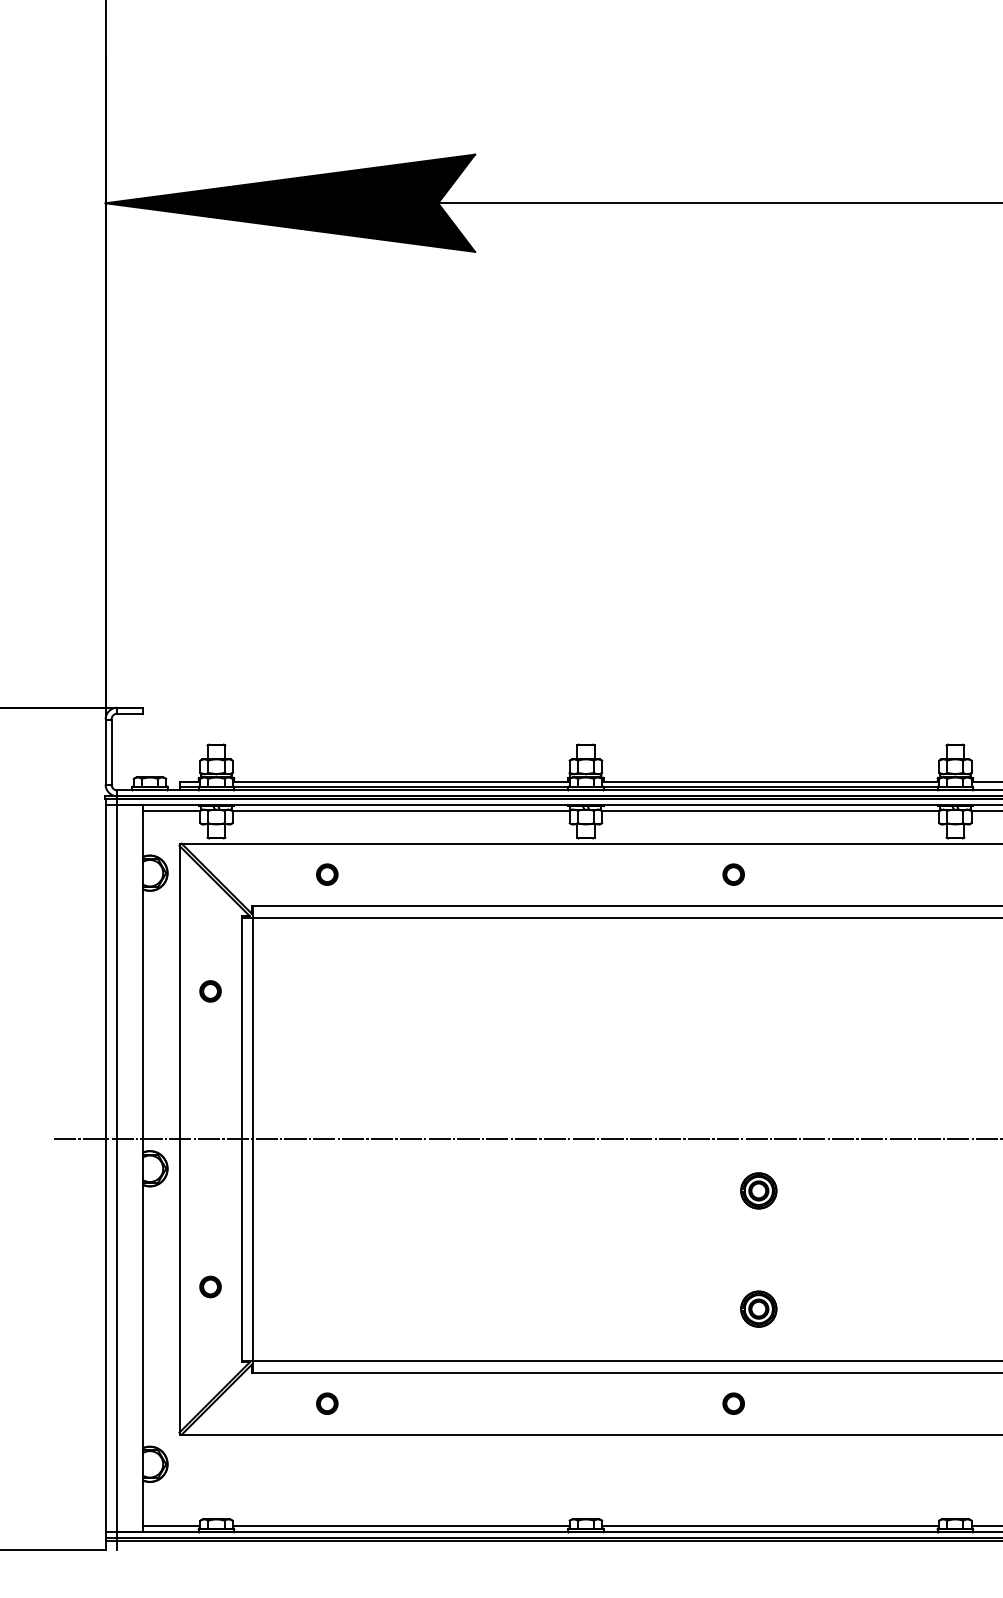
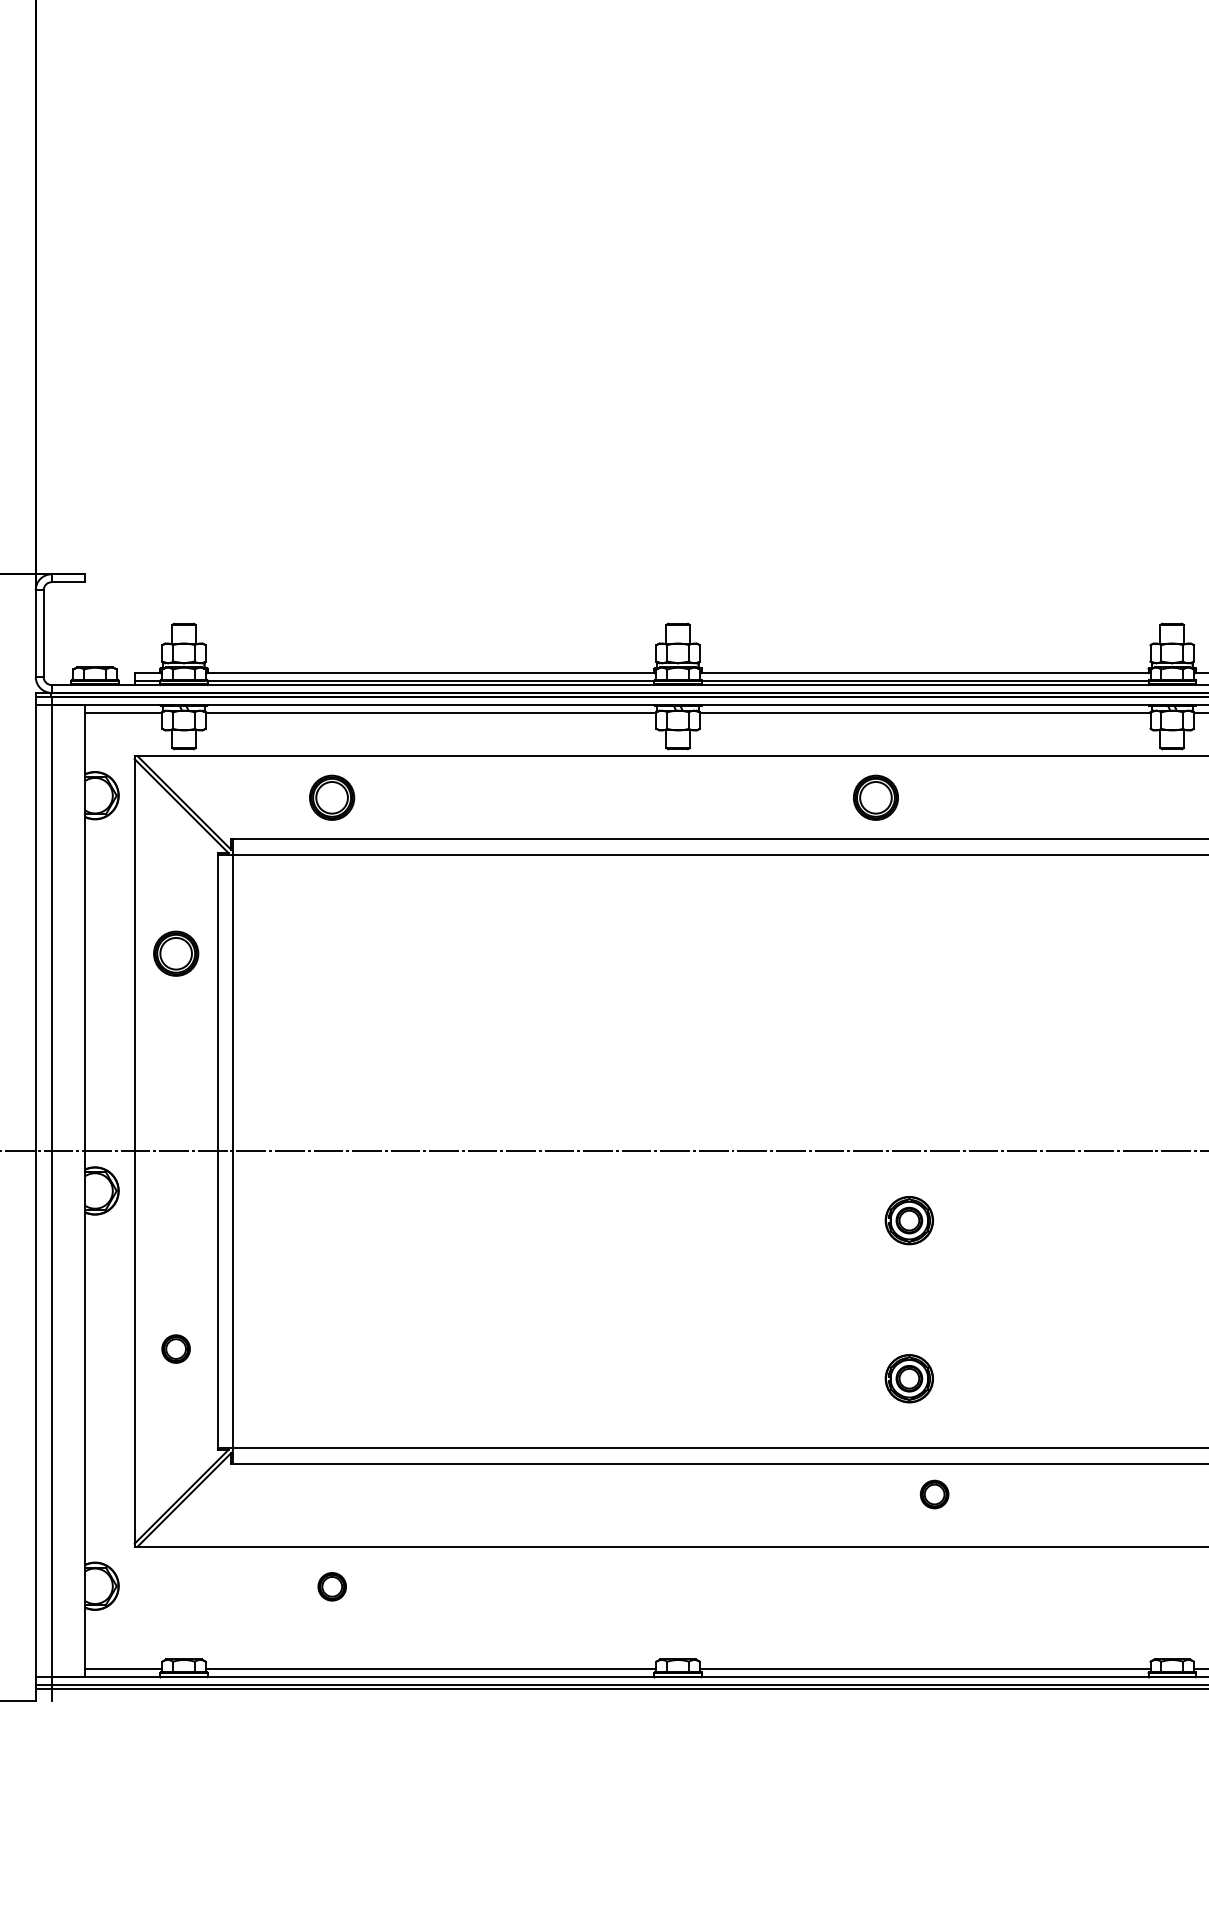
part: (327, 874) -> (332, 797), size x1.6
part: (733, 874) -> (875, 797), size x1.6
part: (210, 991) -> (176, 953), size x1.6
part: (327, 1403) -> (332, 1586), moved
part: (733, 1403) -> (934, 1494), moved

